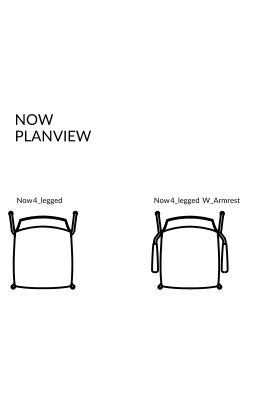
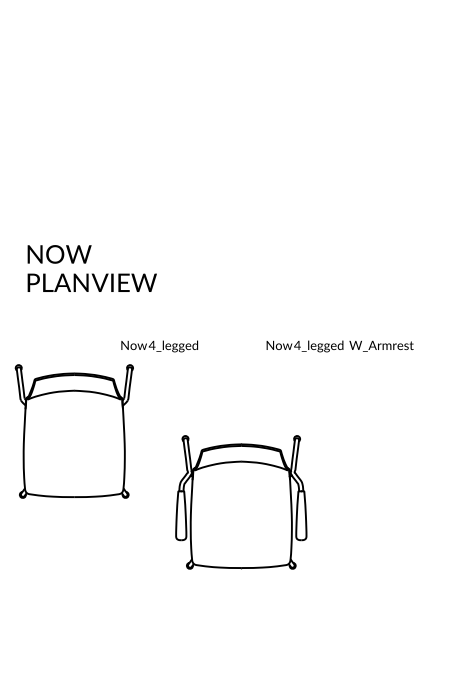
text: (53, 127) -> (92, 268), moved
text: (39, 200) -> (159, 345), moved
part: (189, 249) -> (240, 501), moved

